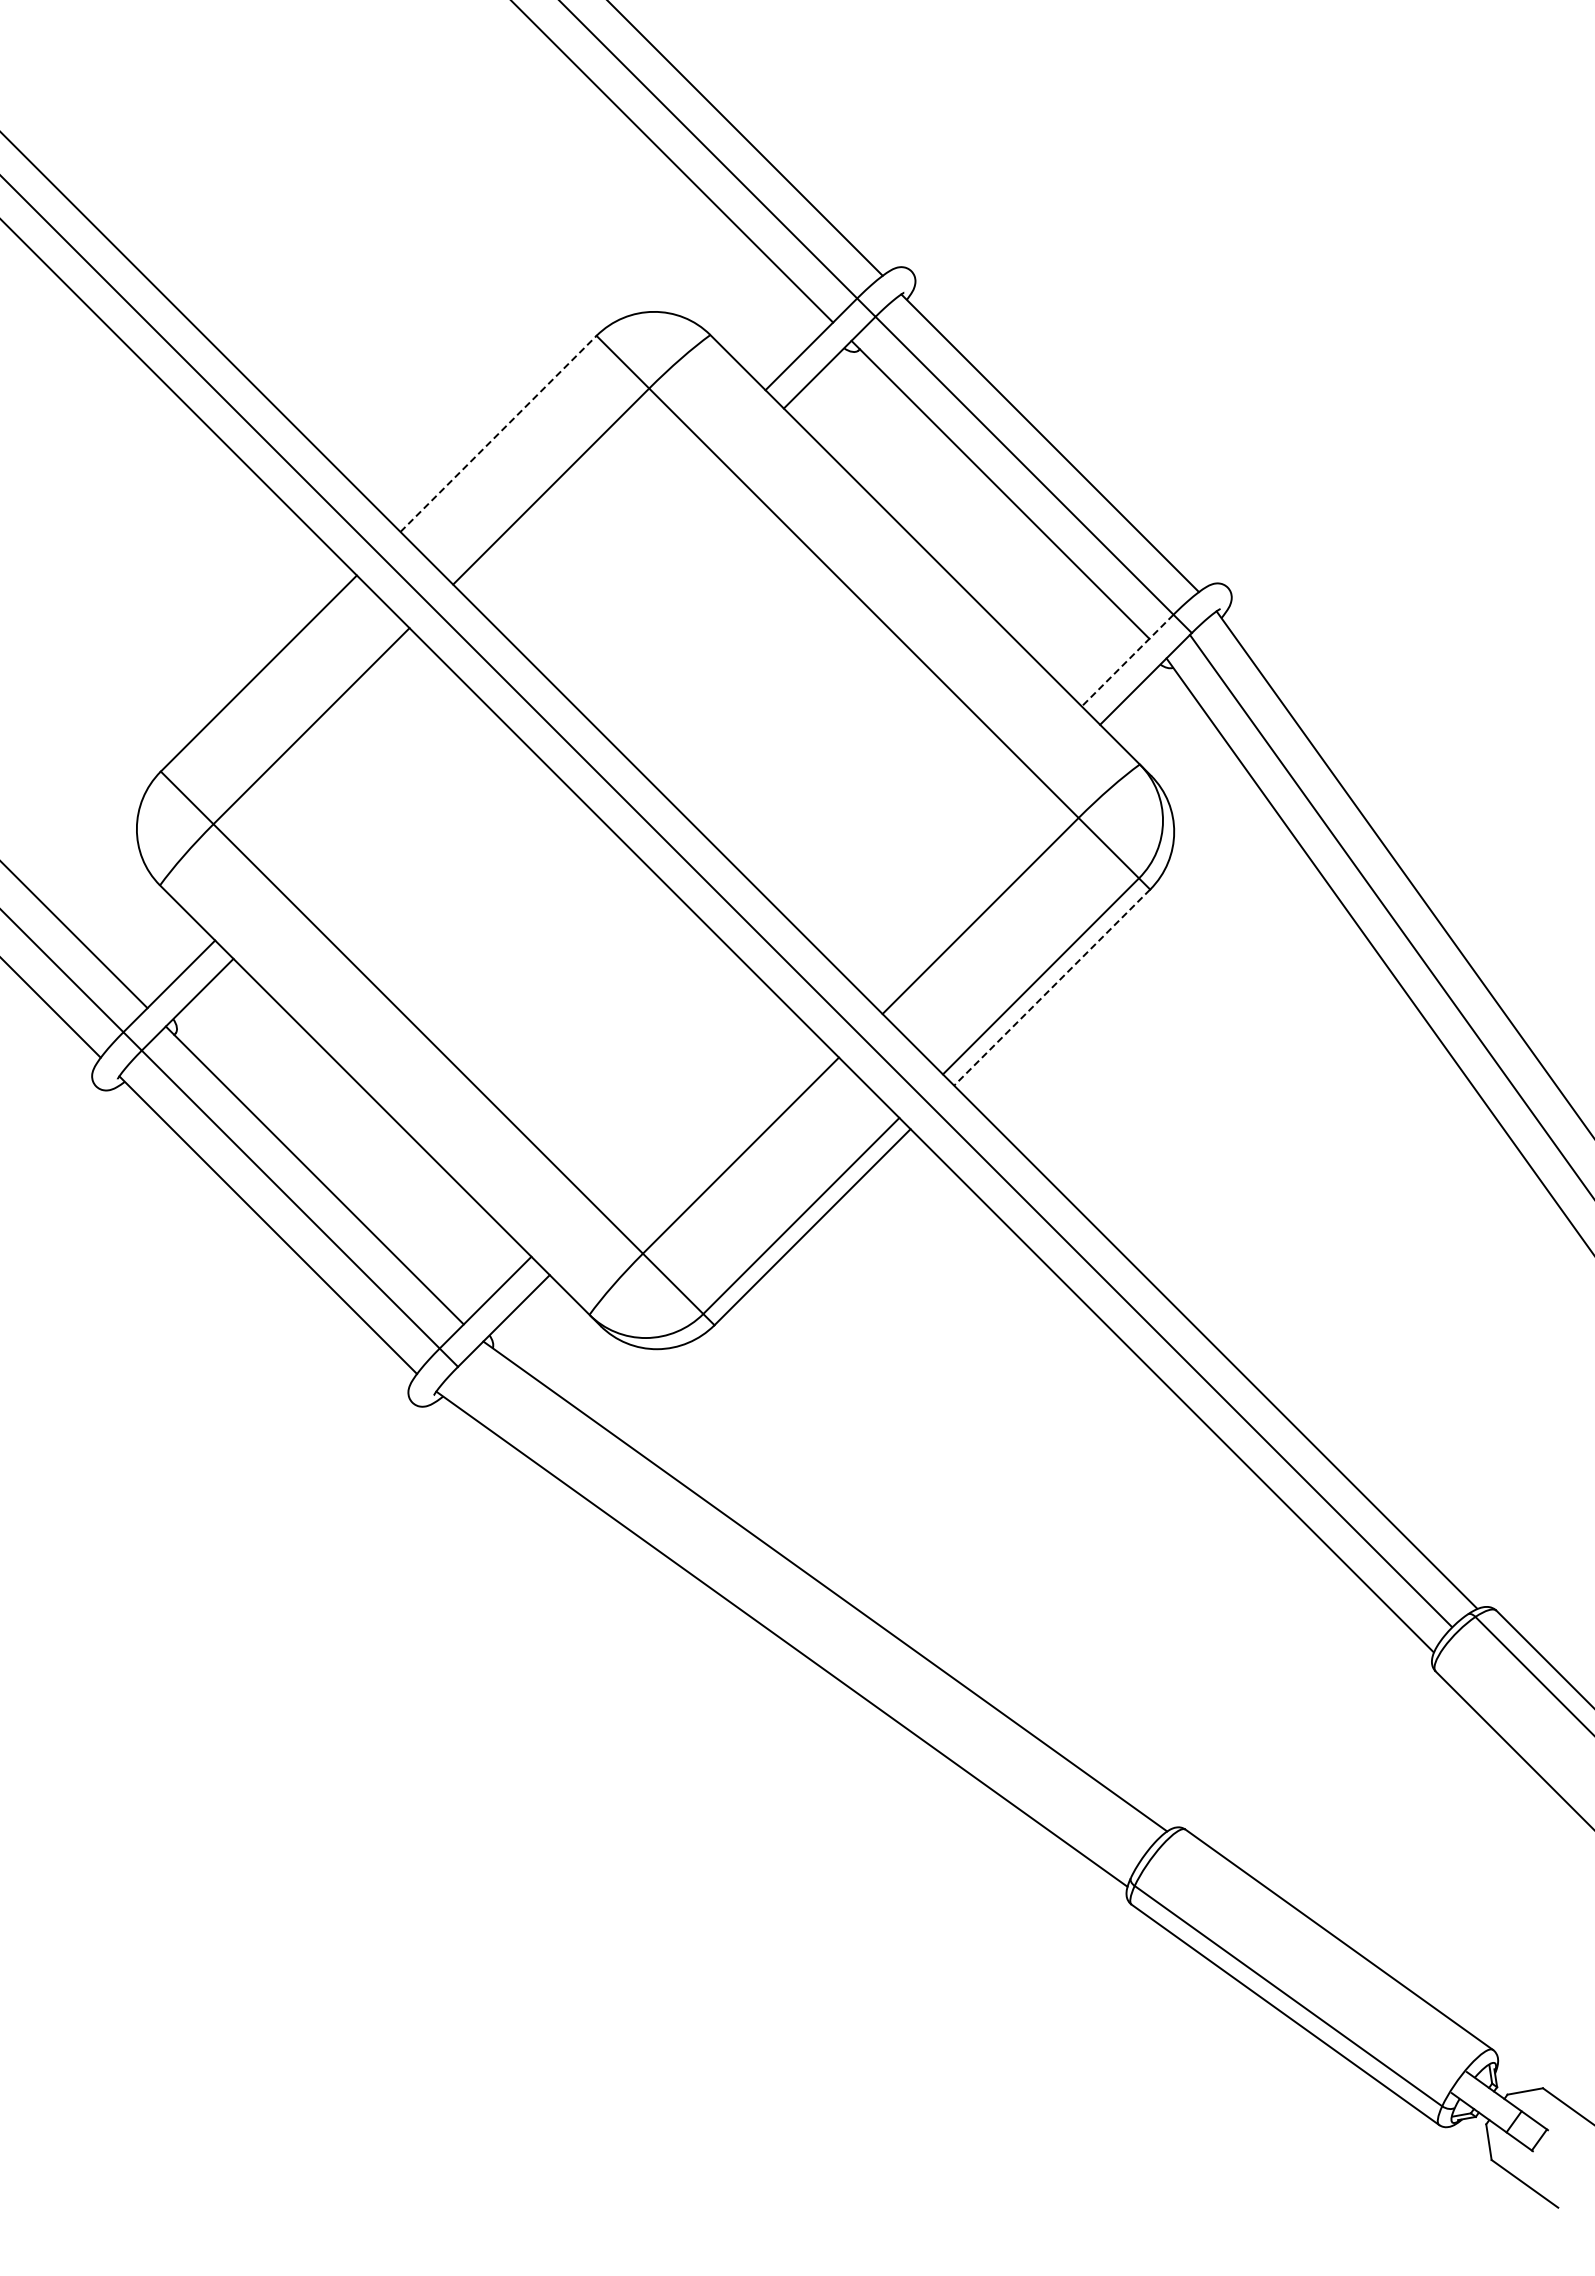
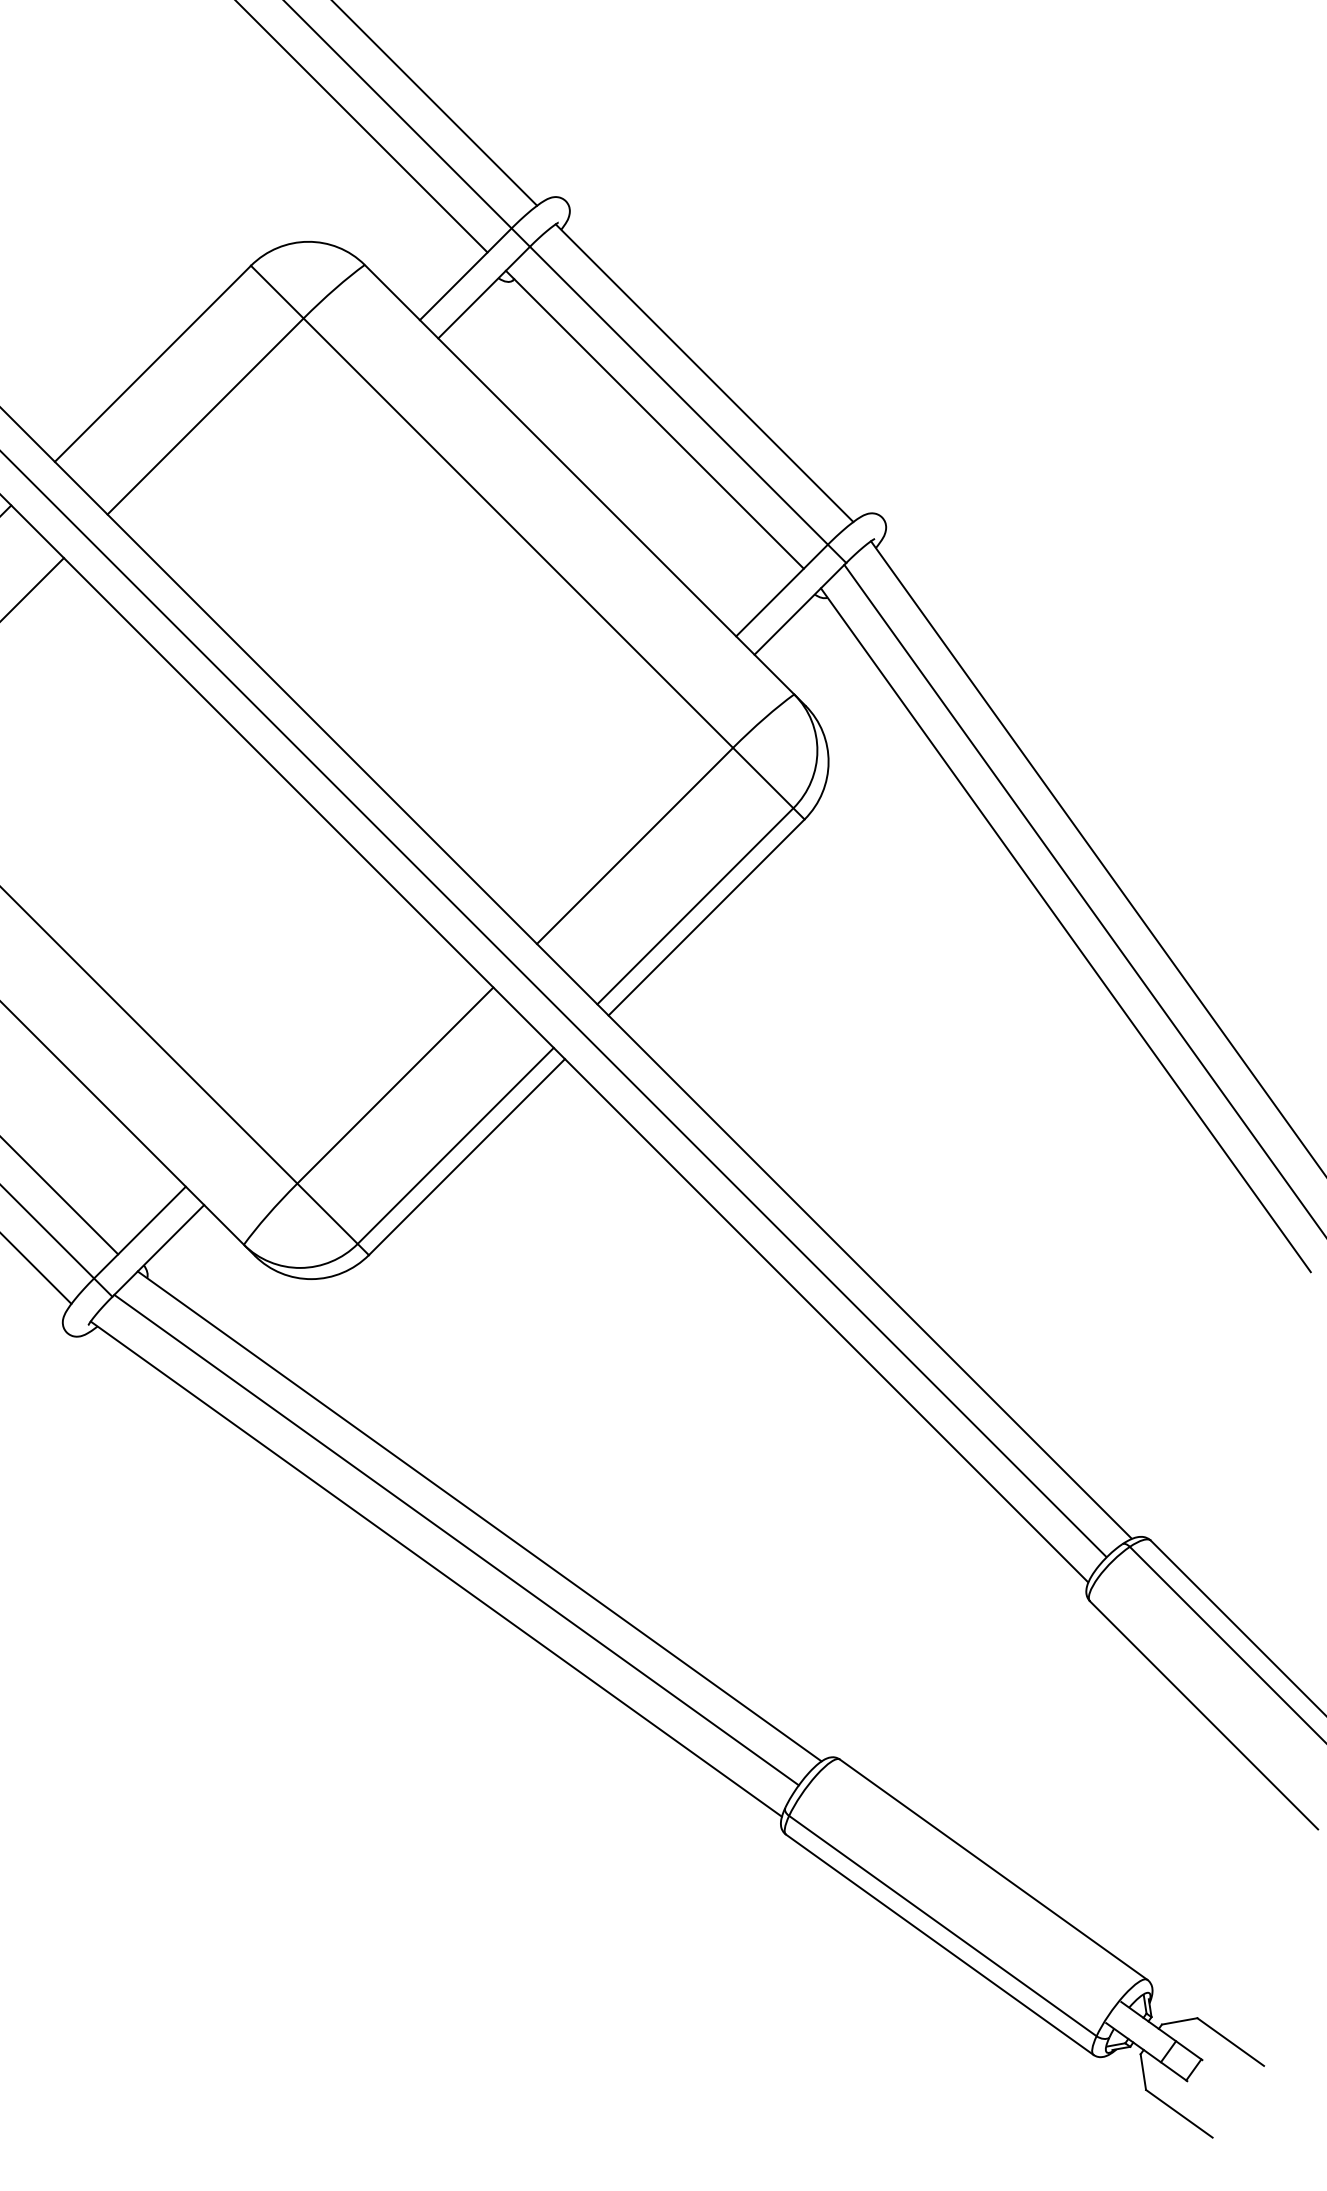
line: (498, 433) -> (152, 363), dashed -> solid
line: (1127, 660) -> (781, 590), dashed -> solid
line: (1052, 987) -> (706, 917), dashed -> solid
line: (801, 1609) -> (455, 1539), added

